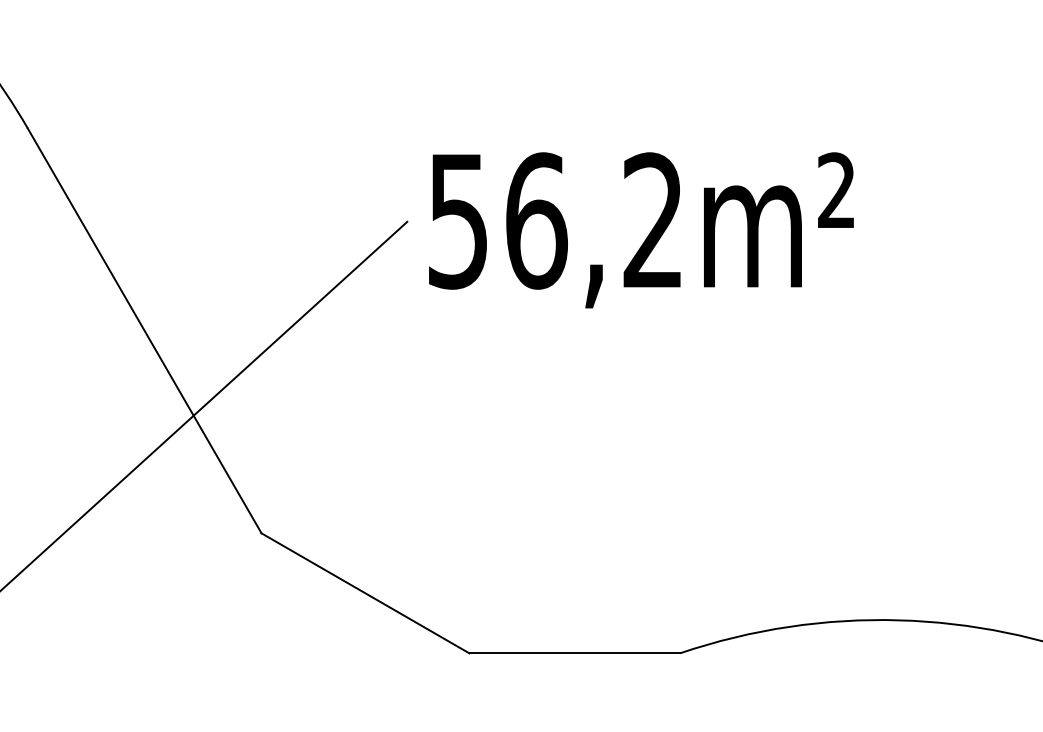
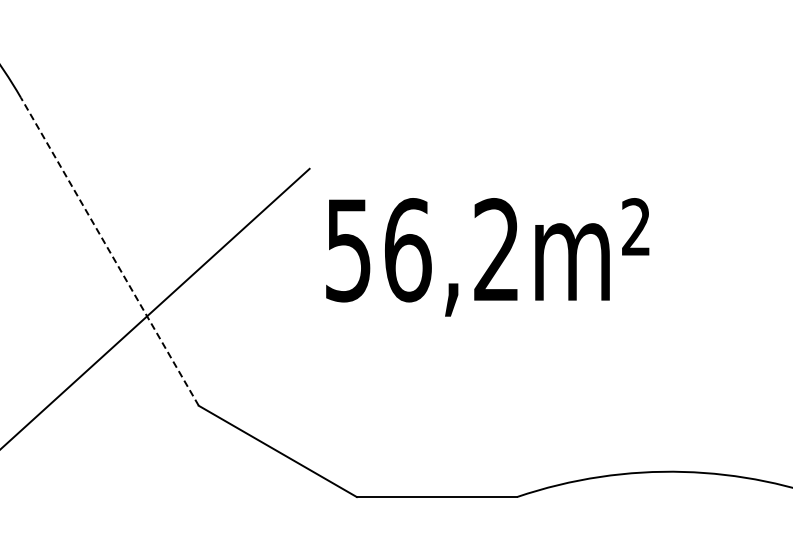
text: (641, 230) -> (487, 257), moved
line: (144, 330) -> (109, 251), solid -> dashed

